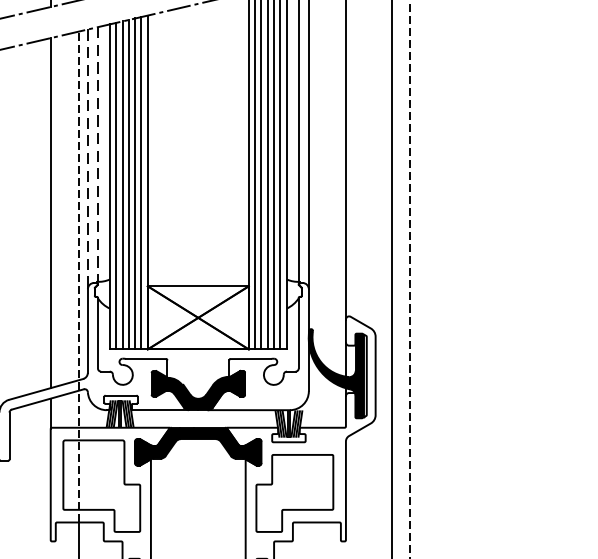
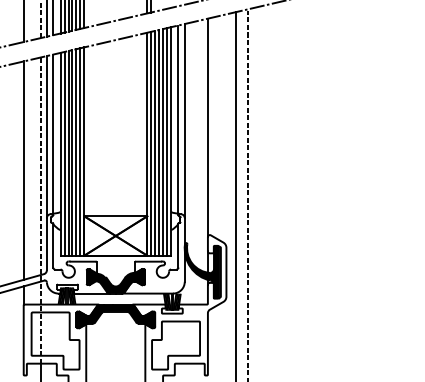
line: (98, 155) -> (53, 134), dashed -> solid
line: (87, 160) -> (46, 137), dashed -> solid

